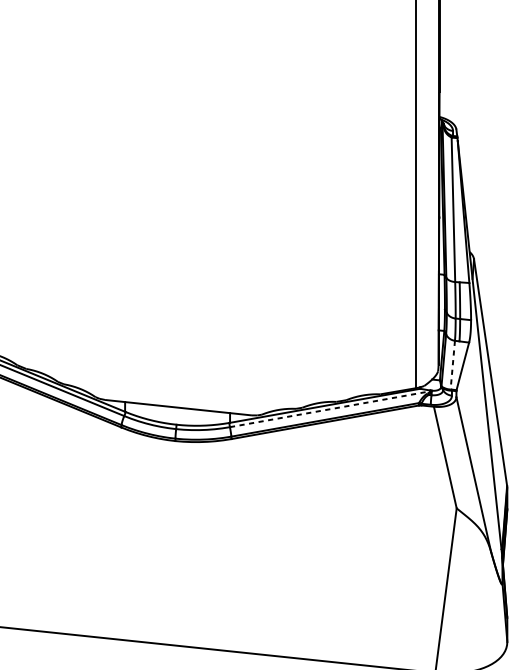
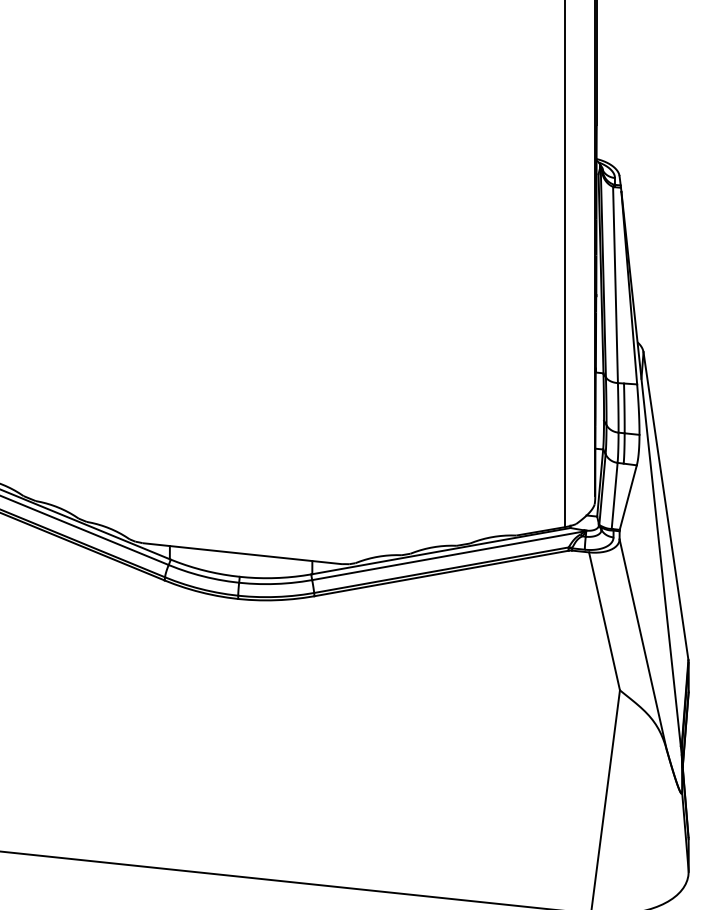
line: (452, 365) -> (614, 496), dashed -> solid
line: (330, 409) -> (448, 555), dashed -> solid

